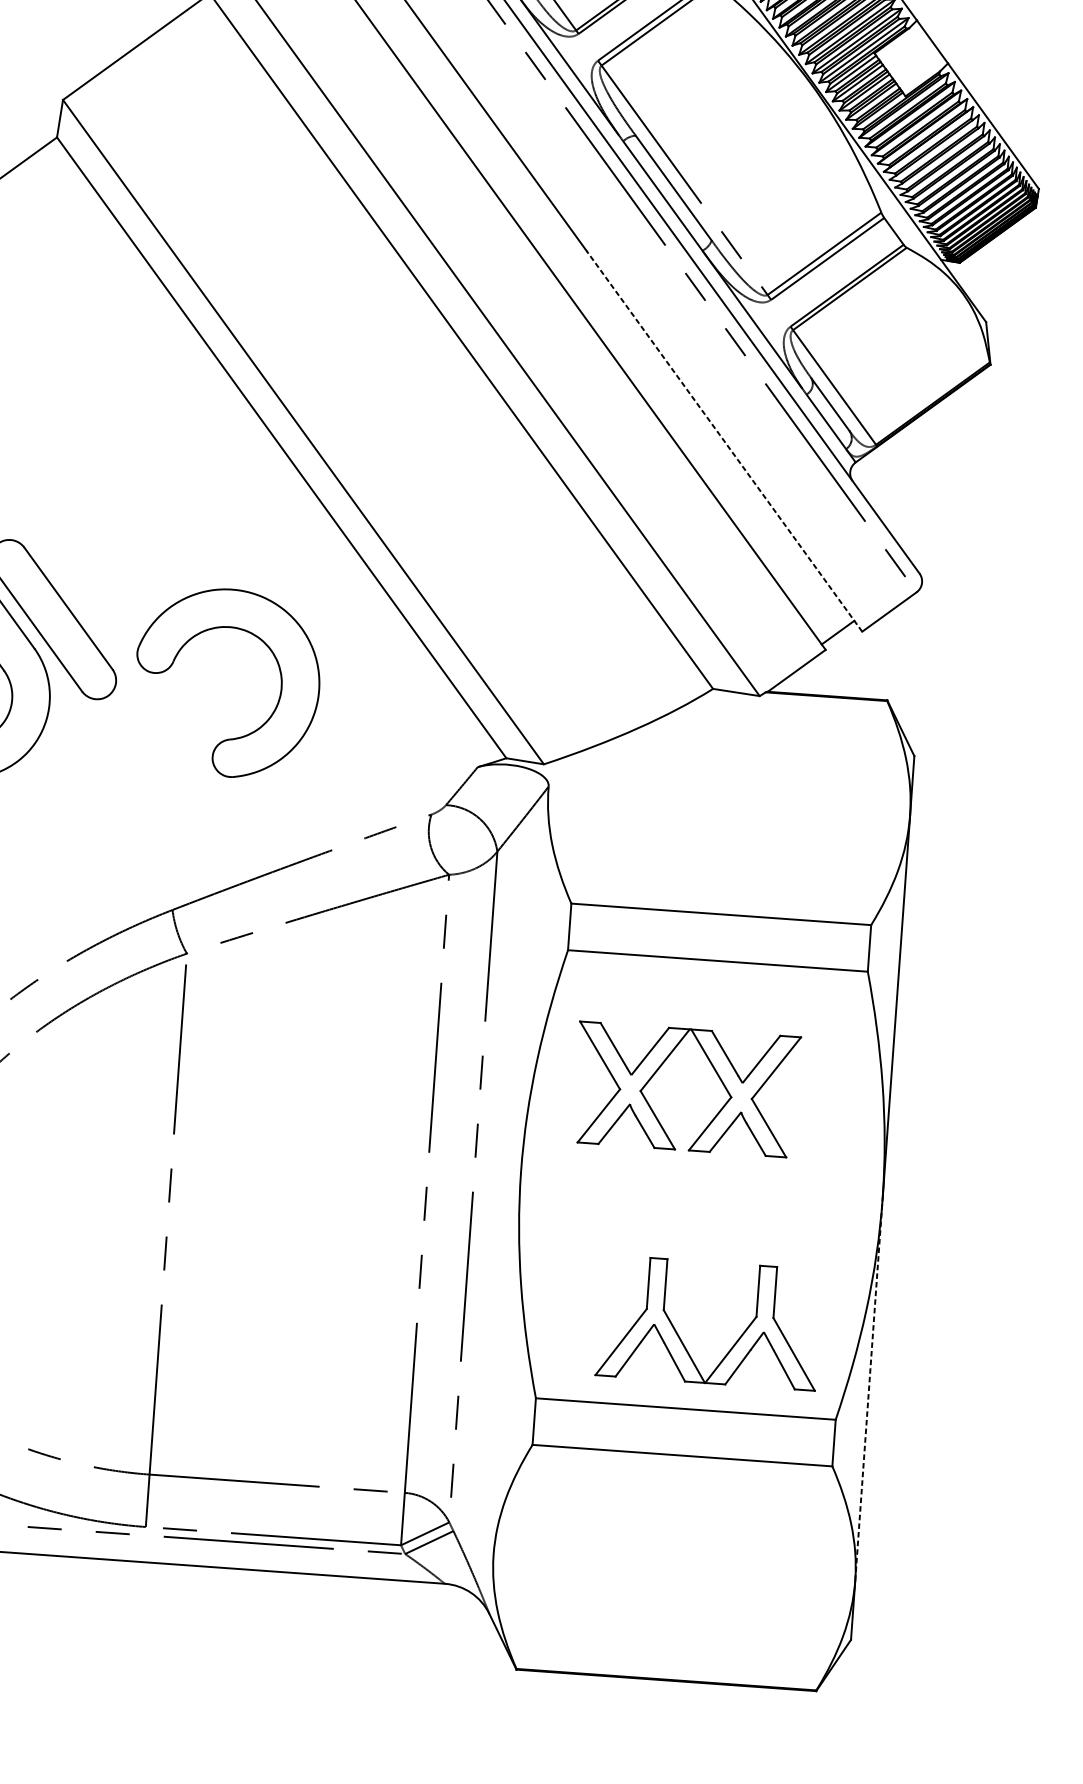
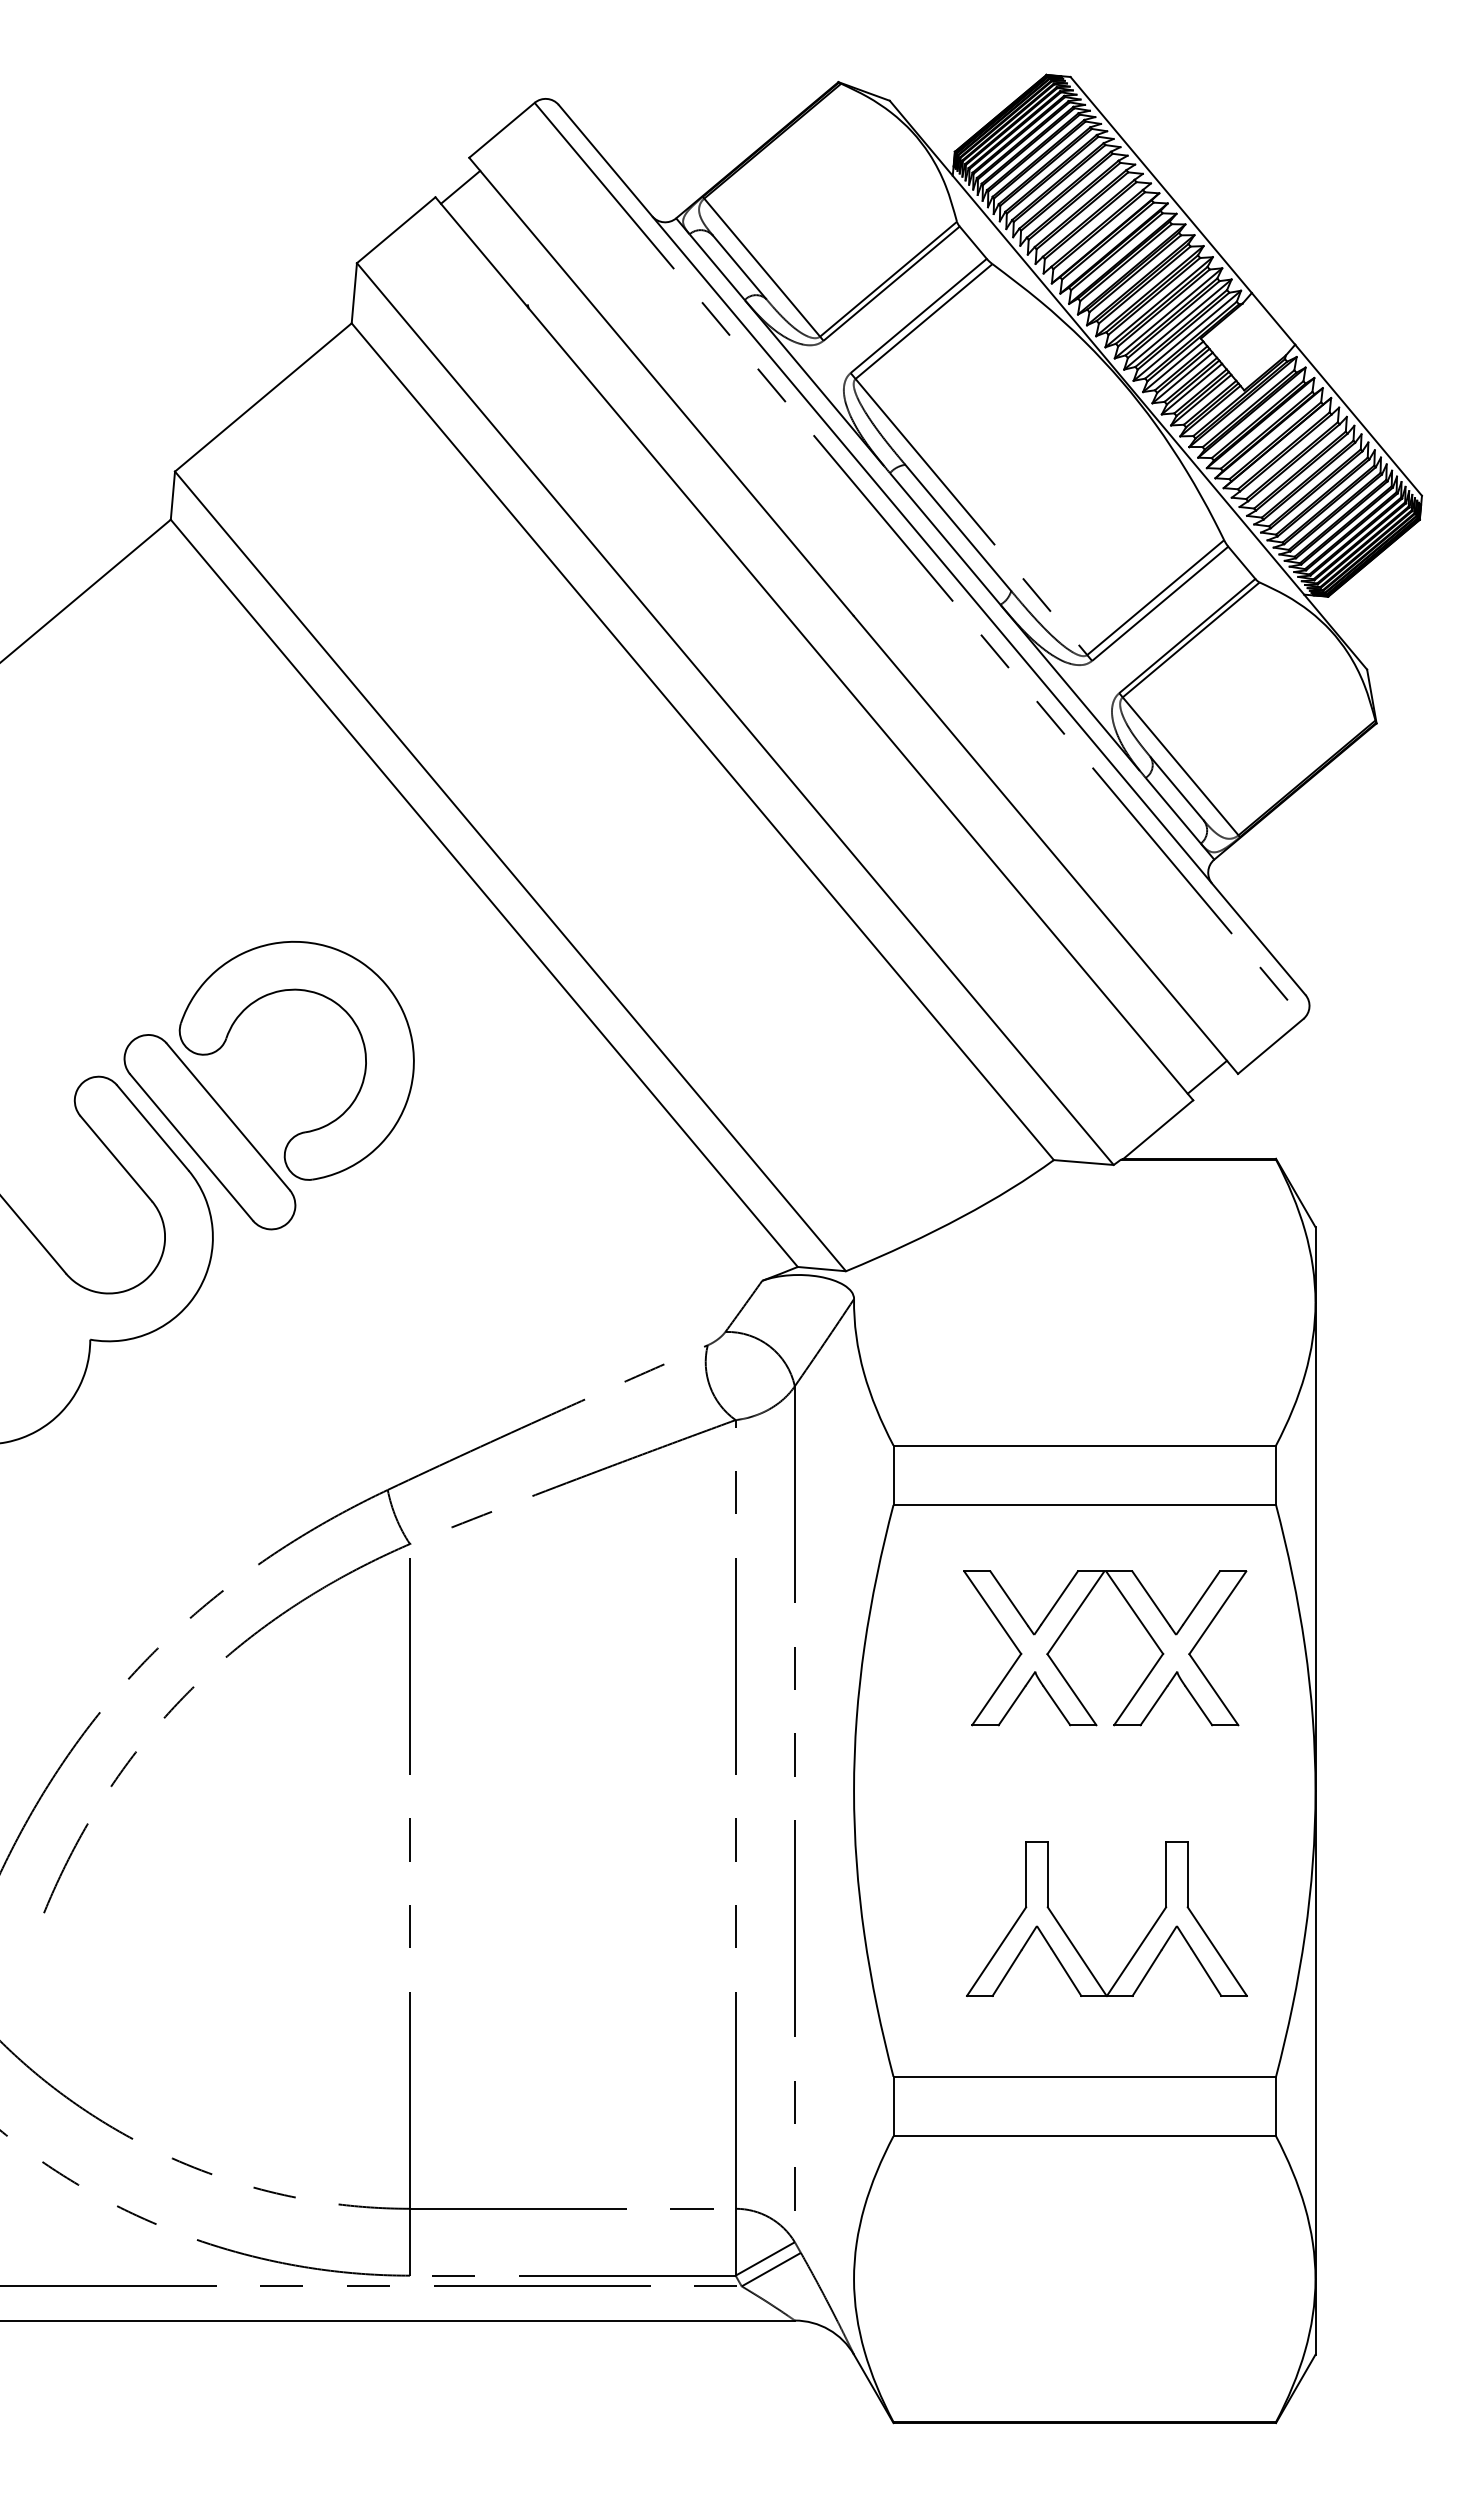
line: (724, 441) -> (1045, 844), dashed -> solid
part: (279, 670) -> (361, 1040), moved
part: (715, 1073) -> (1141, 1624), moved
part: (681, 1339) -> (1072, 1942), moved
line: (869, 1388) -> (1315, 2034), dashed -> solid

